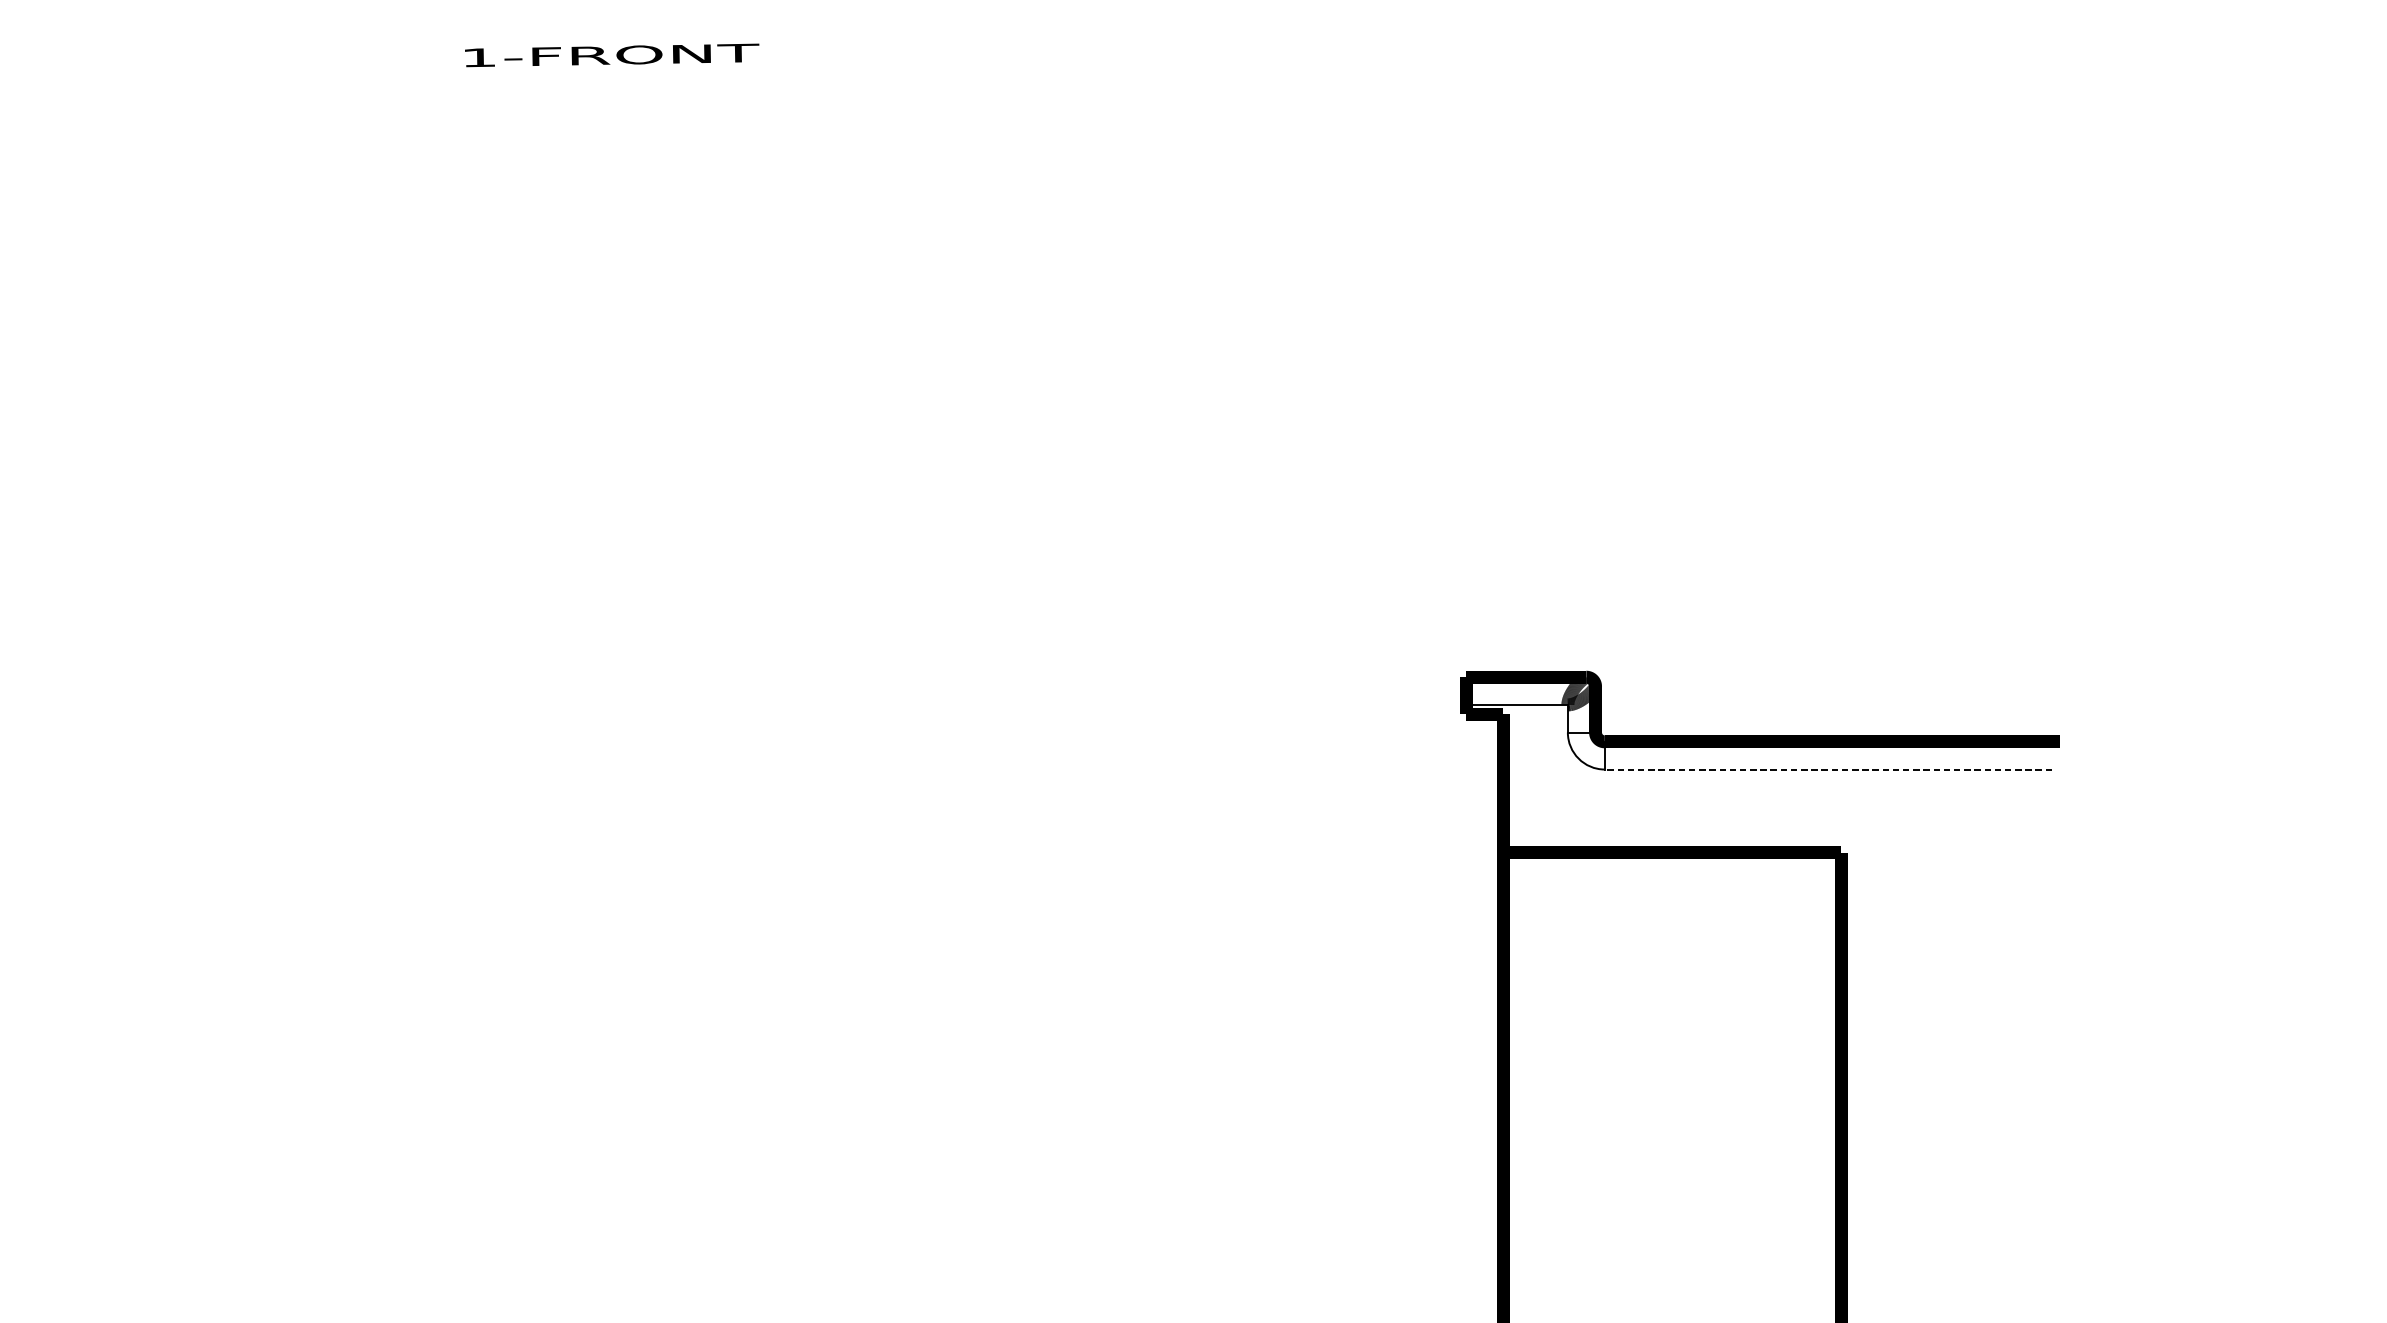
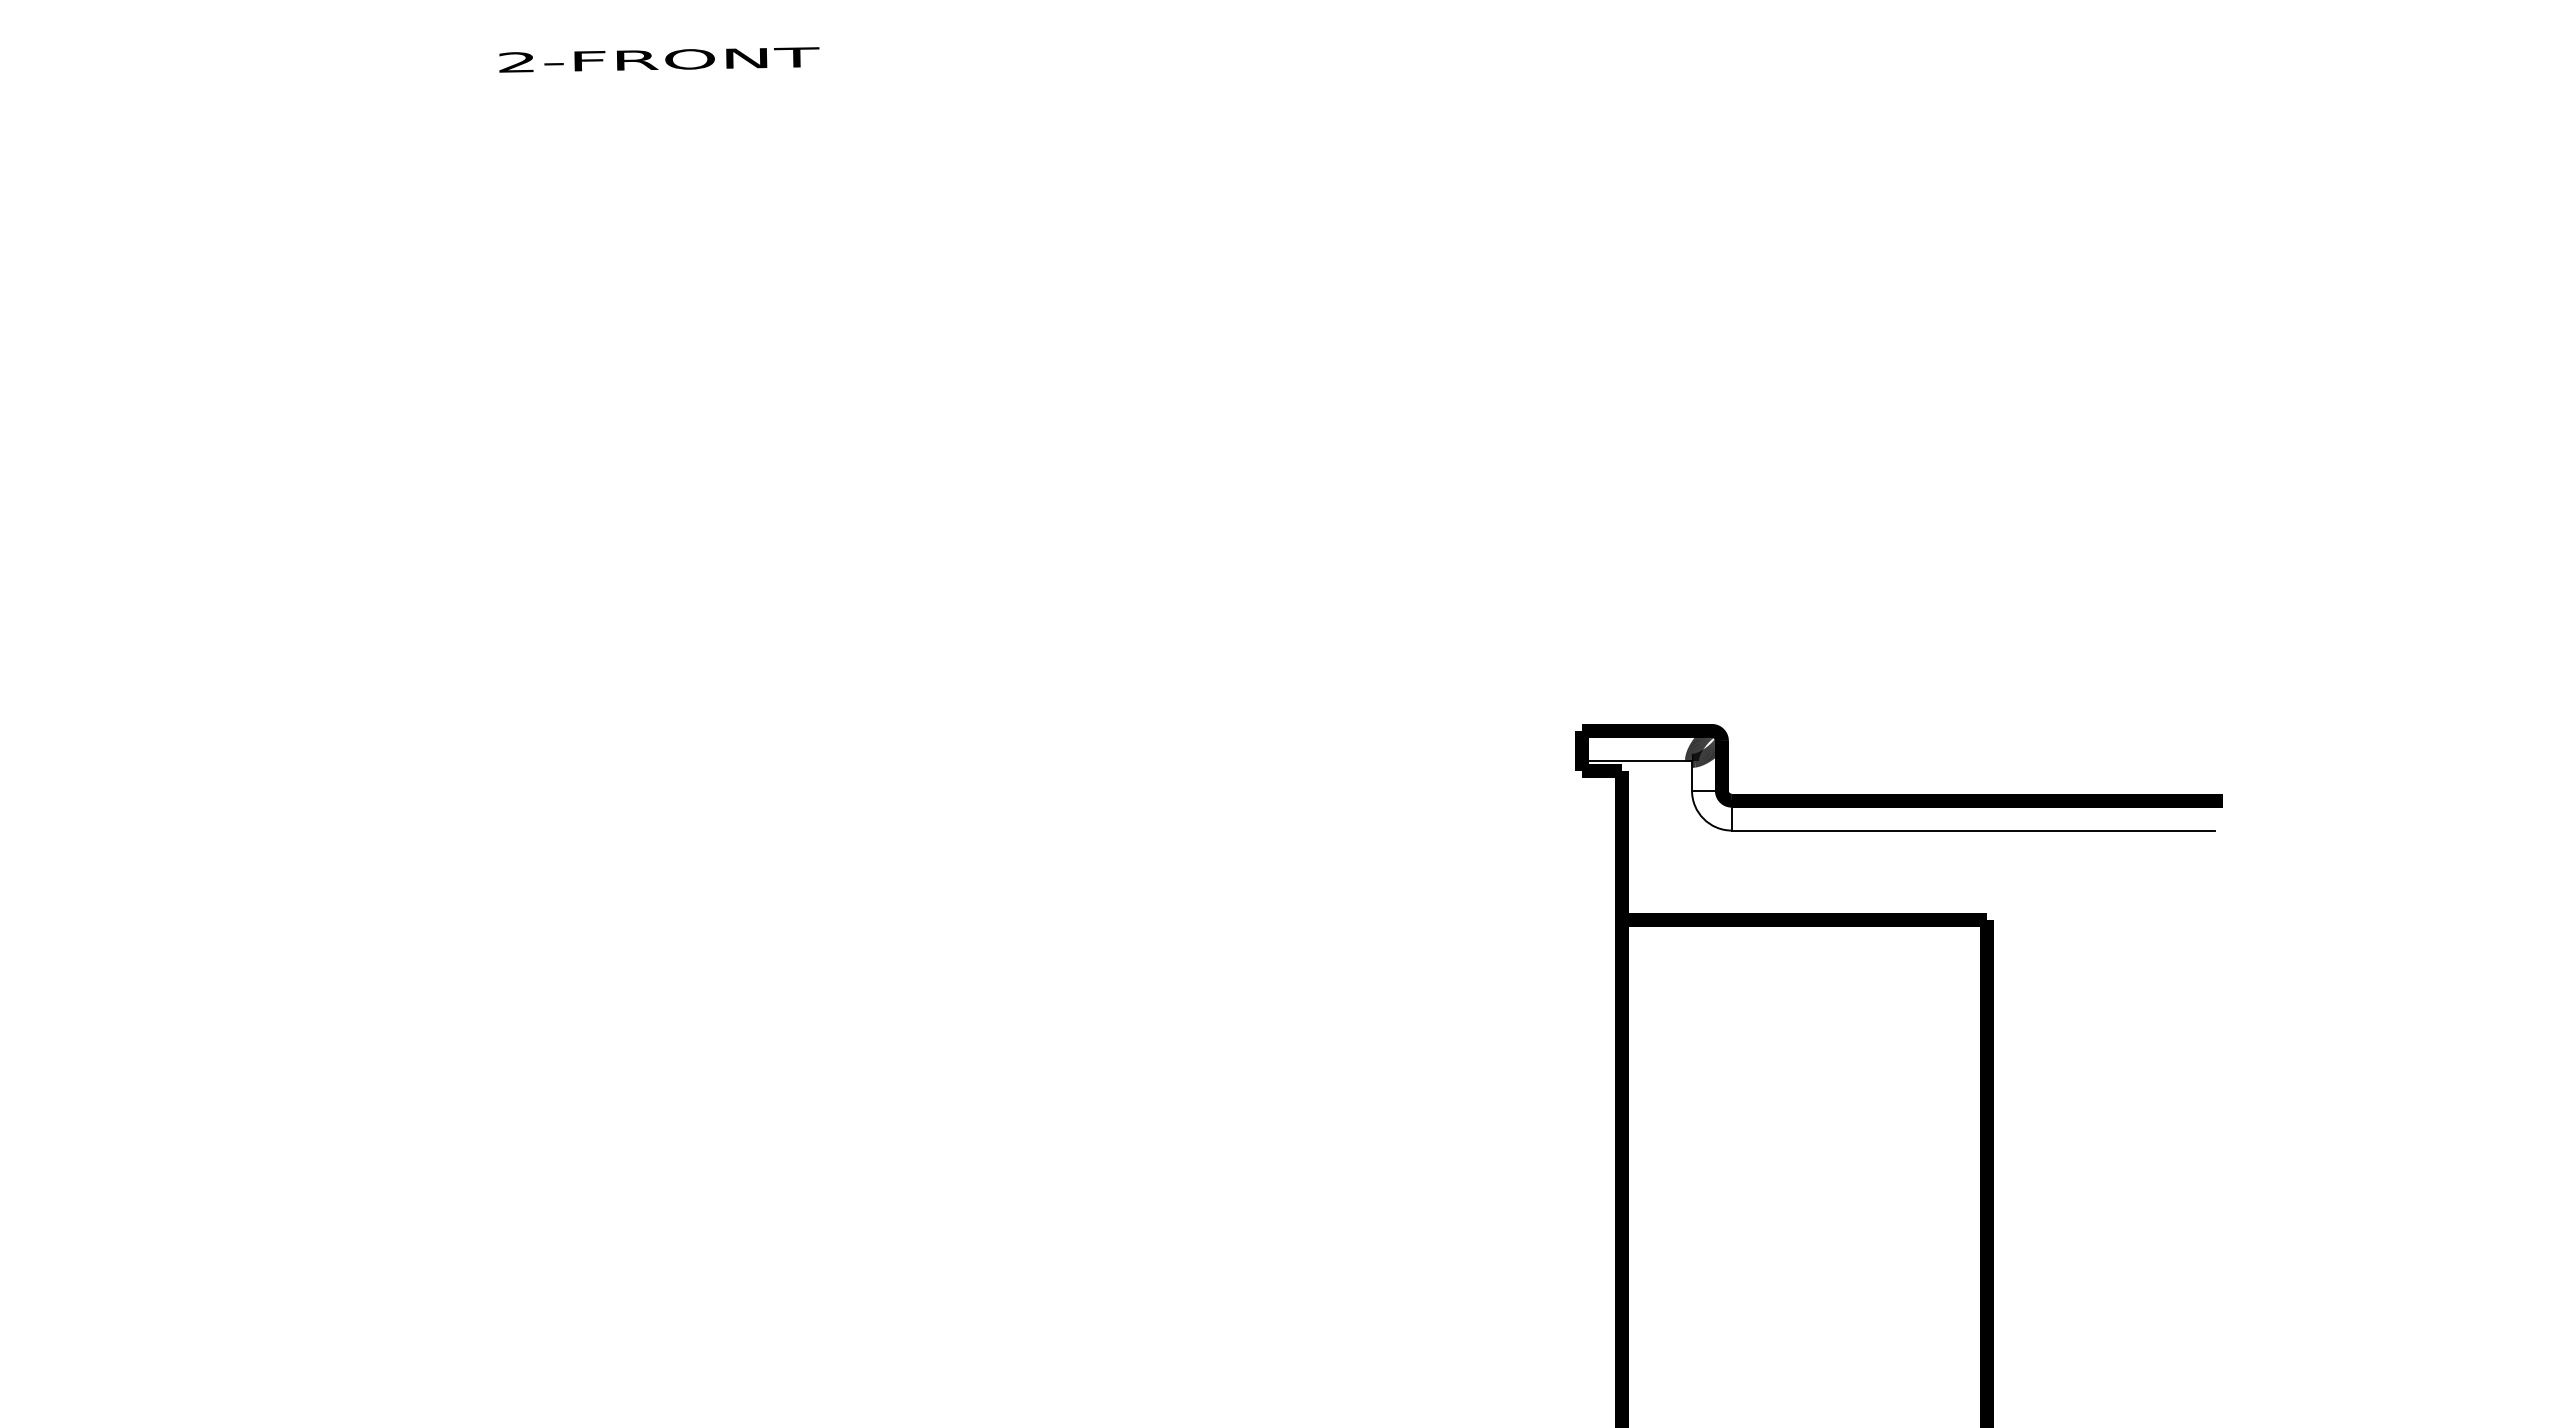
text: (478, 57) -> (516, 62), 1-FRONT -> 2-FRONT
line: (1827, 769) -> (1972, 830), dashed -> solid

